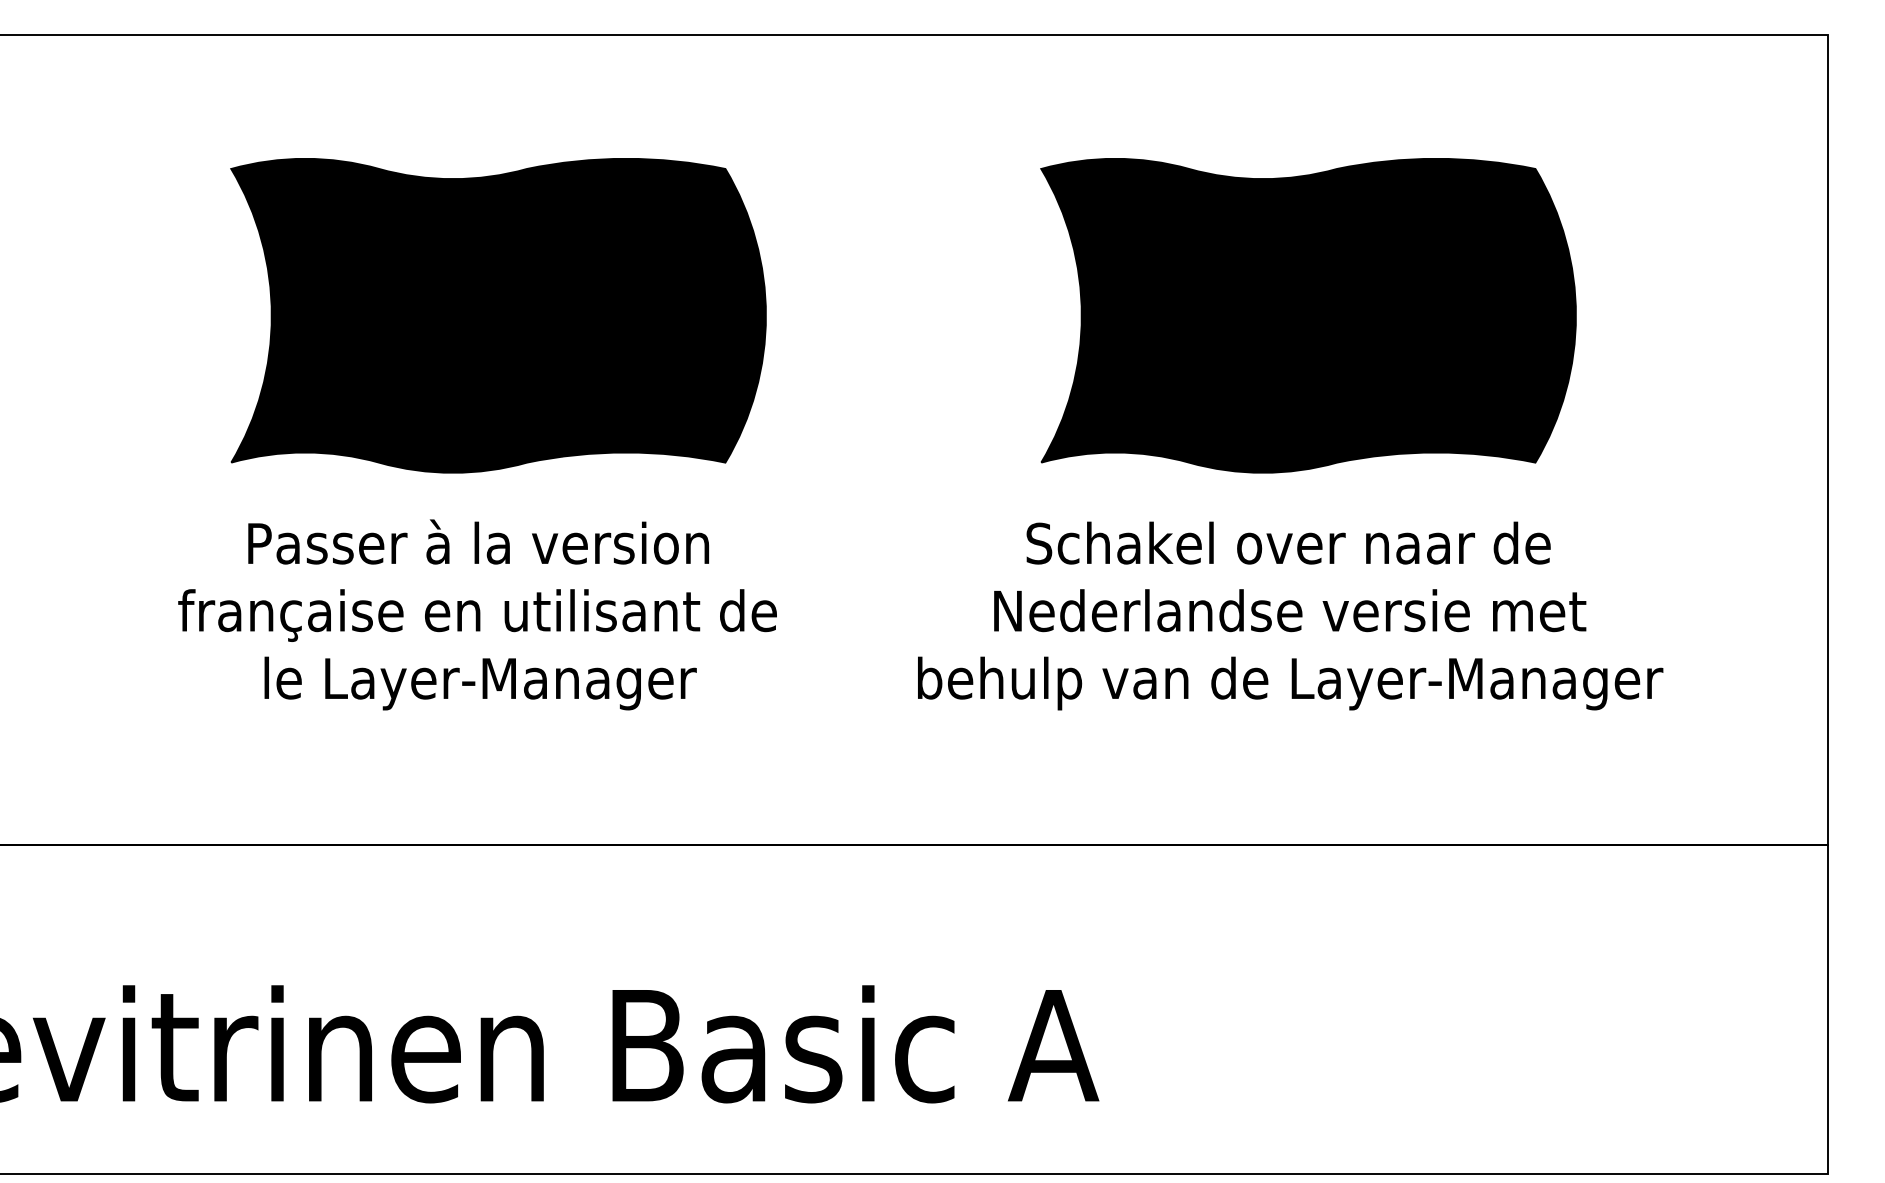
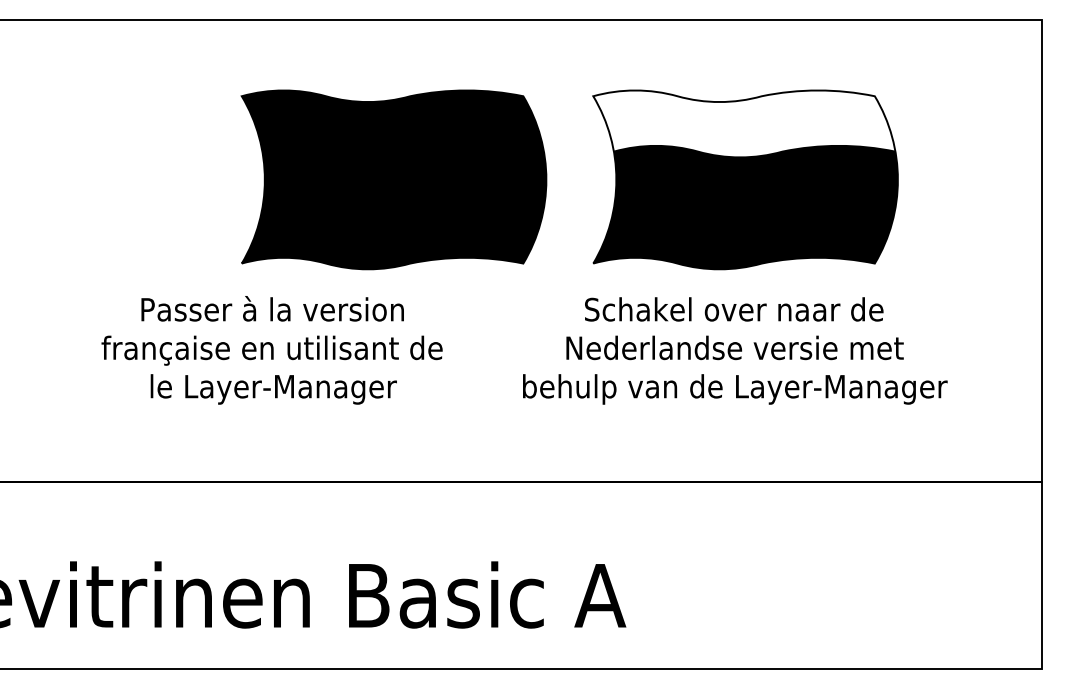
fill: (1306, 216) -> (744, 123), removed
part: (497, 315) -> (393, 179), moved

